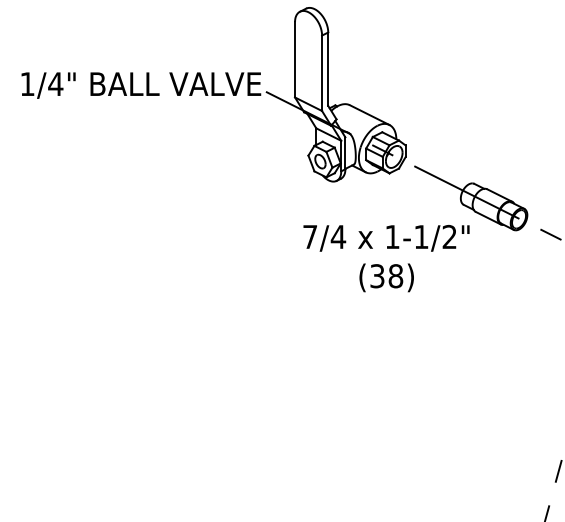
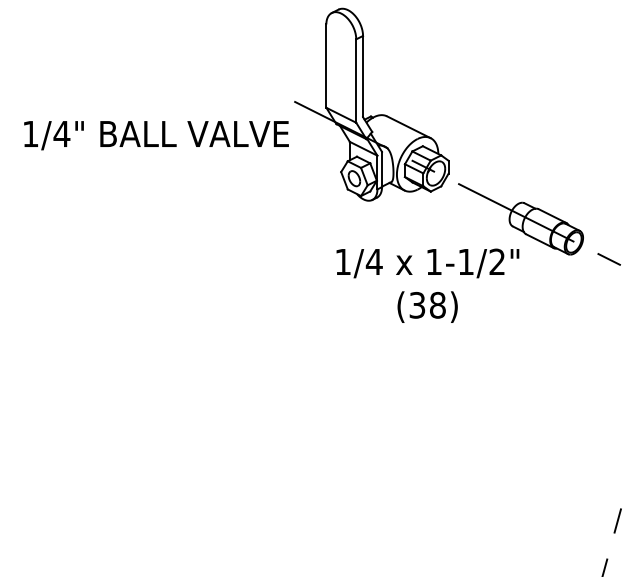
text: (141, 85) -> (156, 135), moved
text: (309, 236) -> (342, 261), 7/4 -> 1/4

